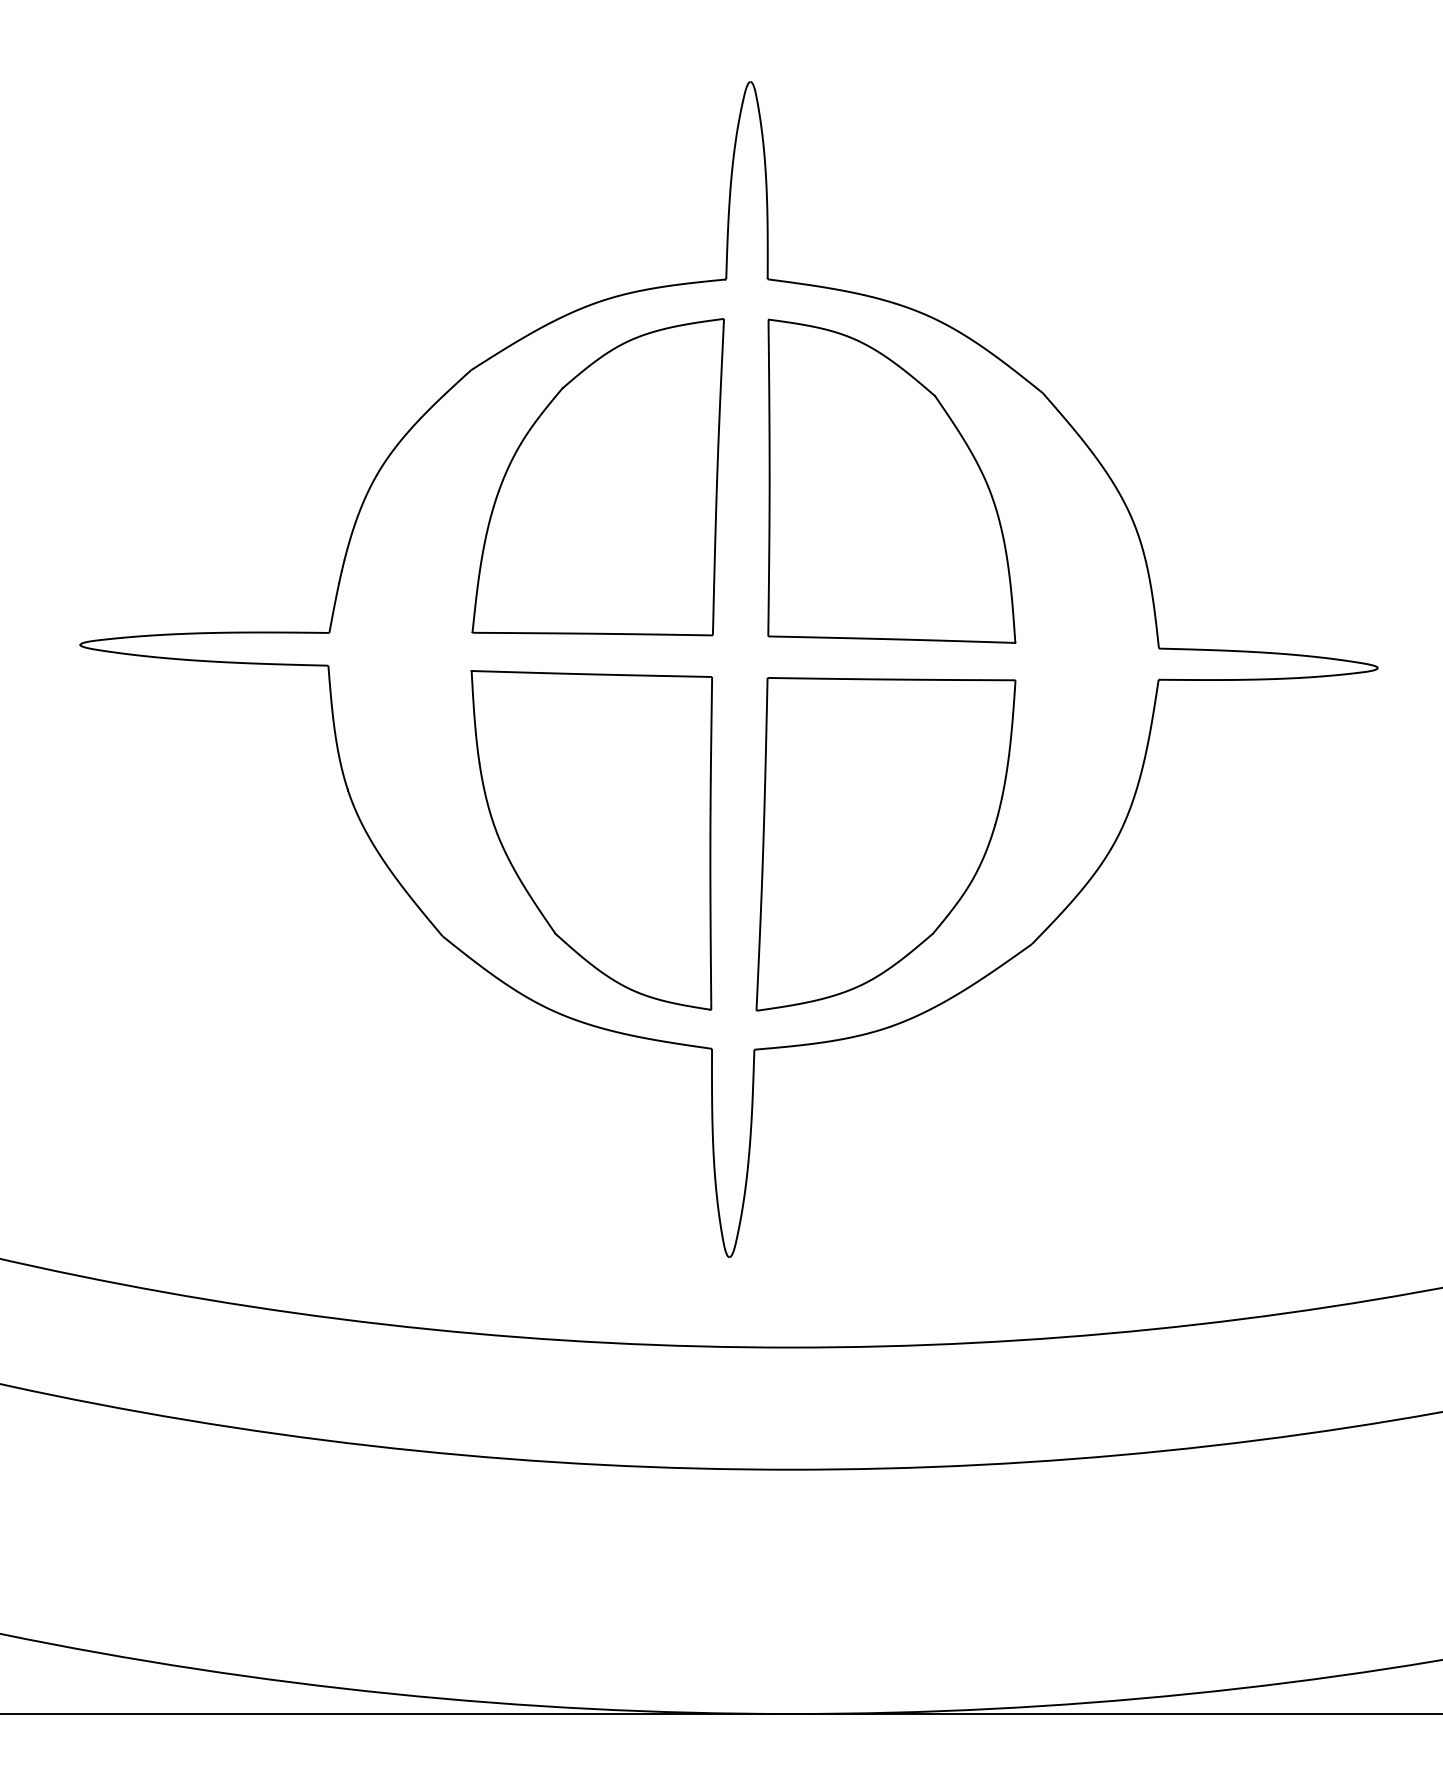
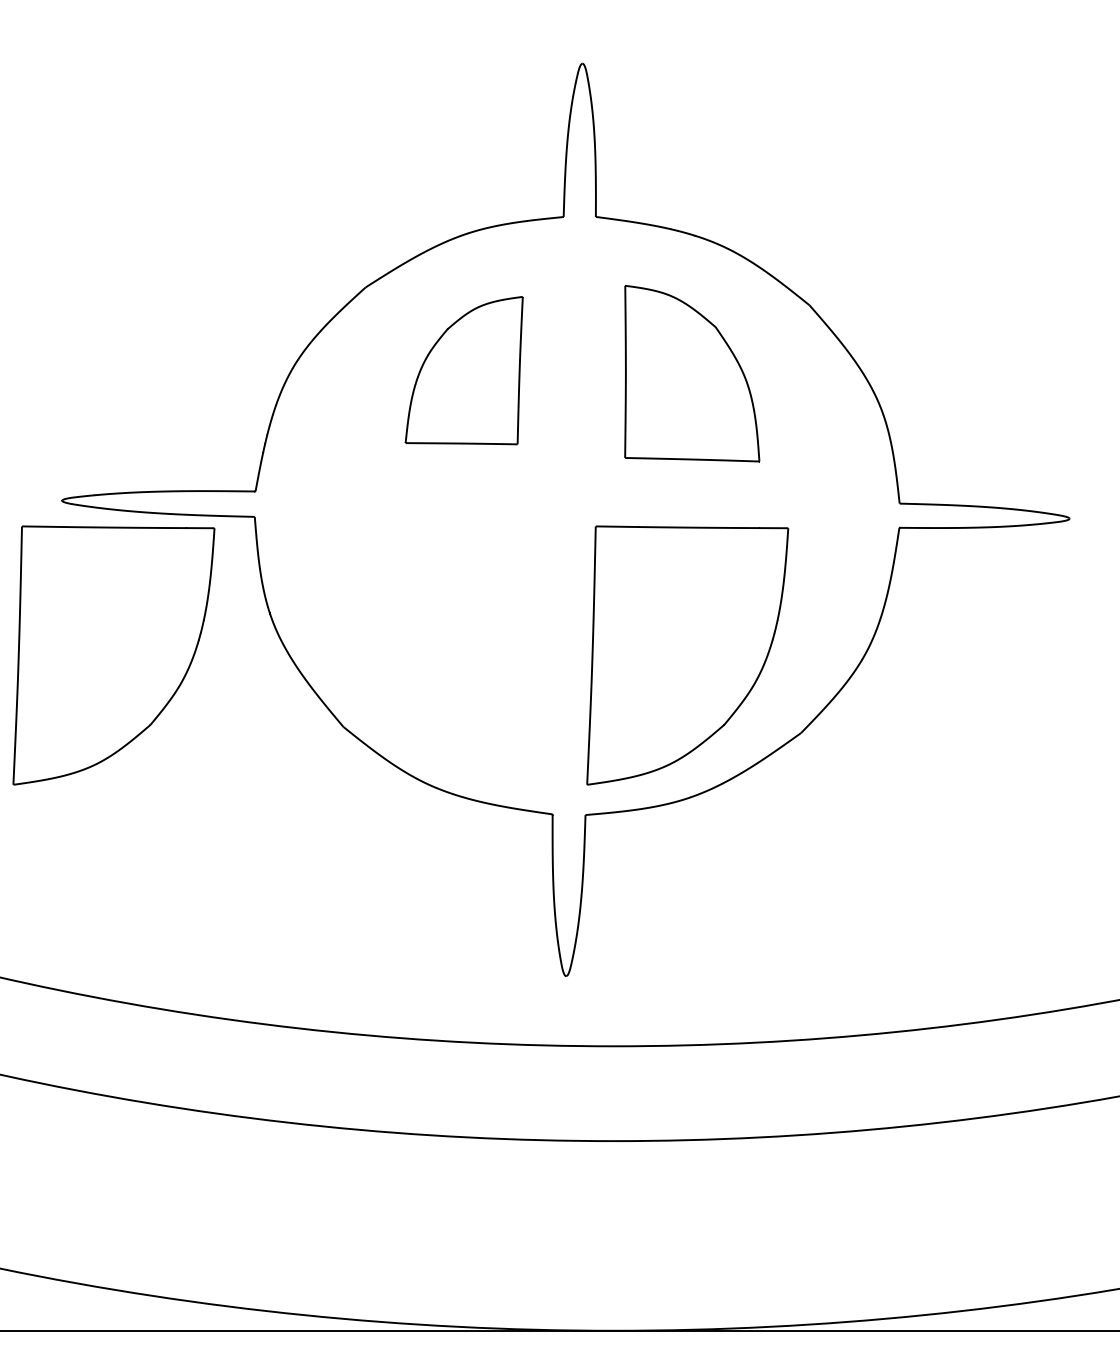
part: (597, 477) -> (463, 370), size x0.6
part: (891, 480) -> (691, 373), size x0.7
part: (591, 840) -> (459, 652), removed
part: (146, 844) -> (113, 655), added

